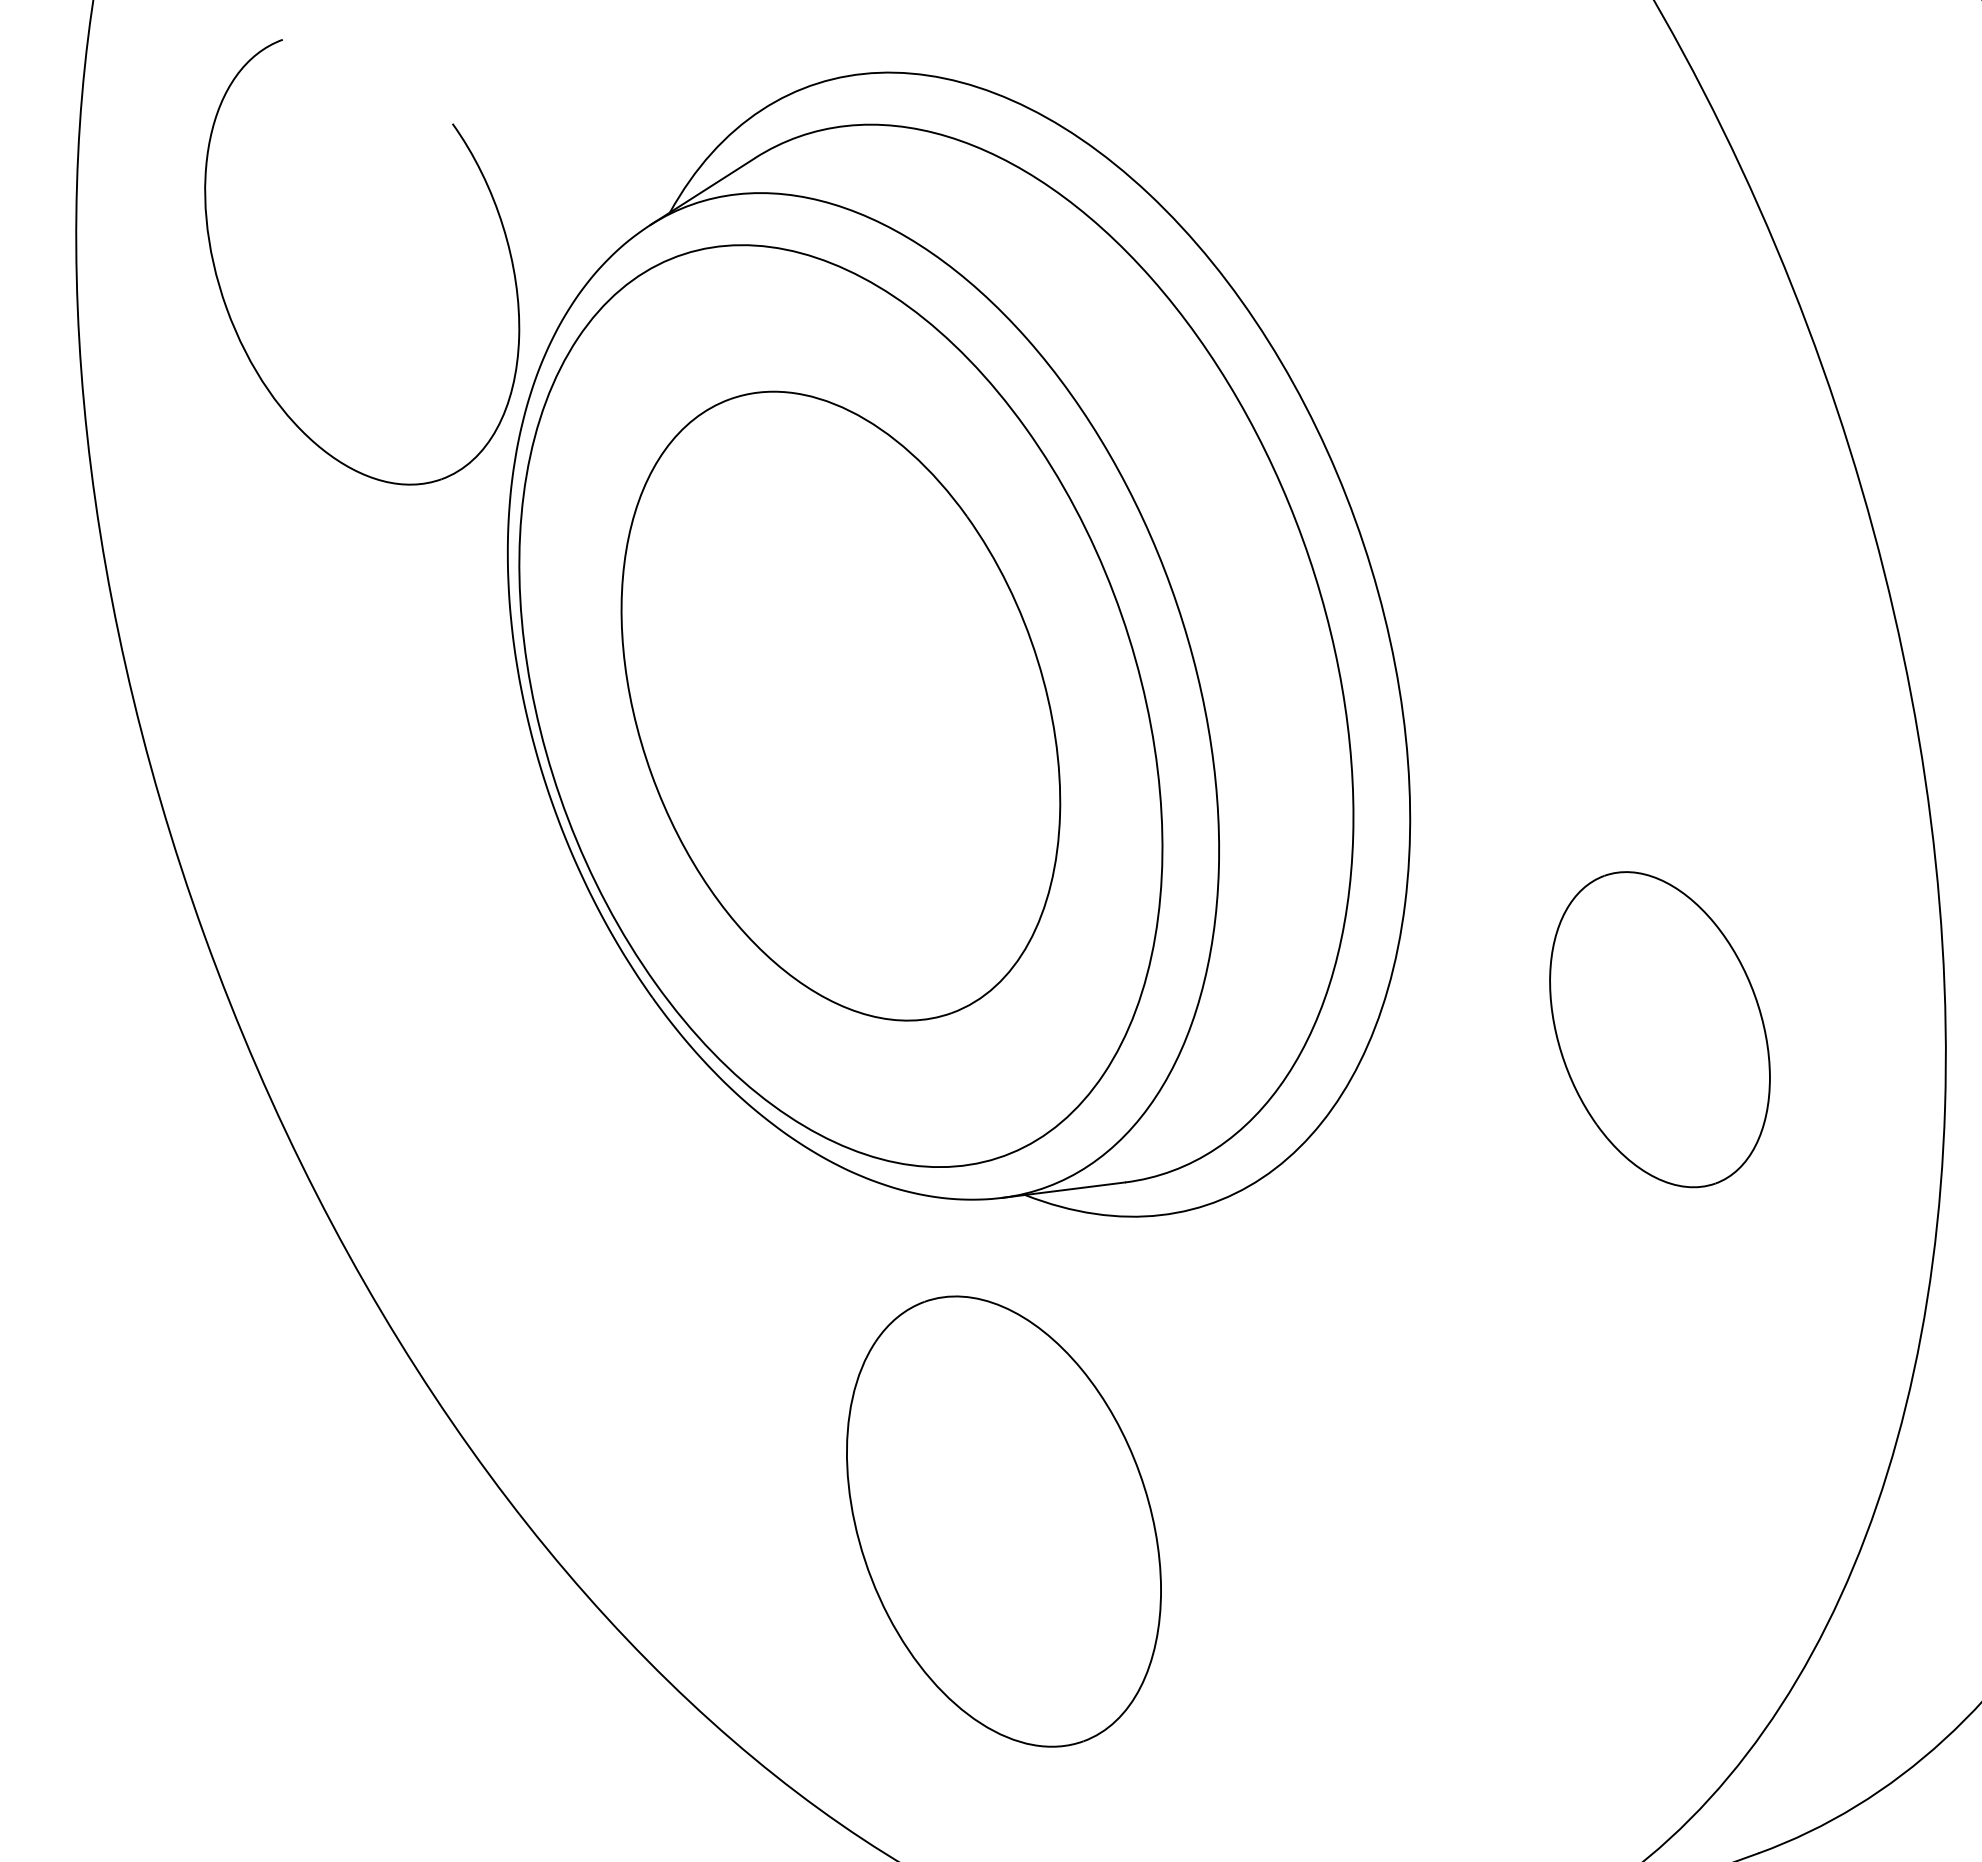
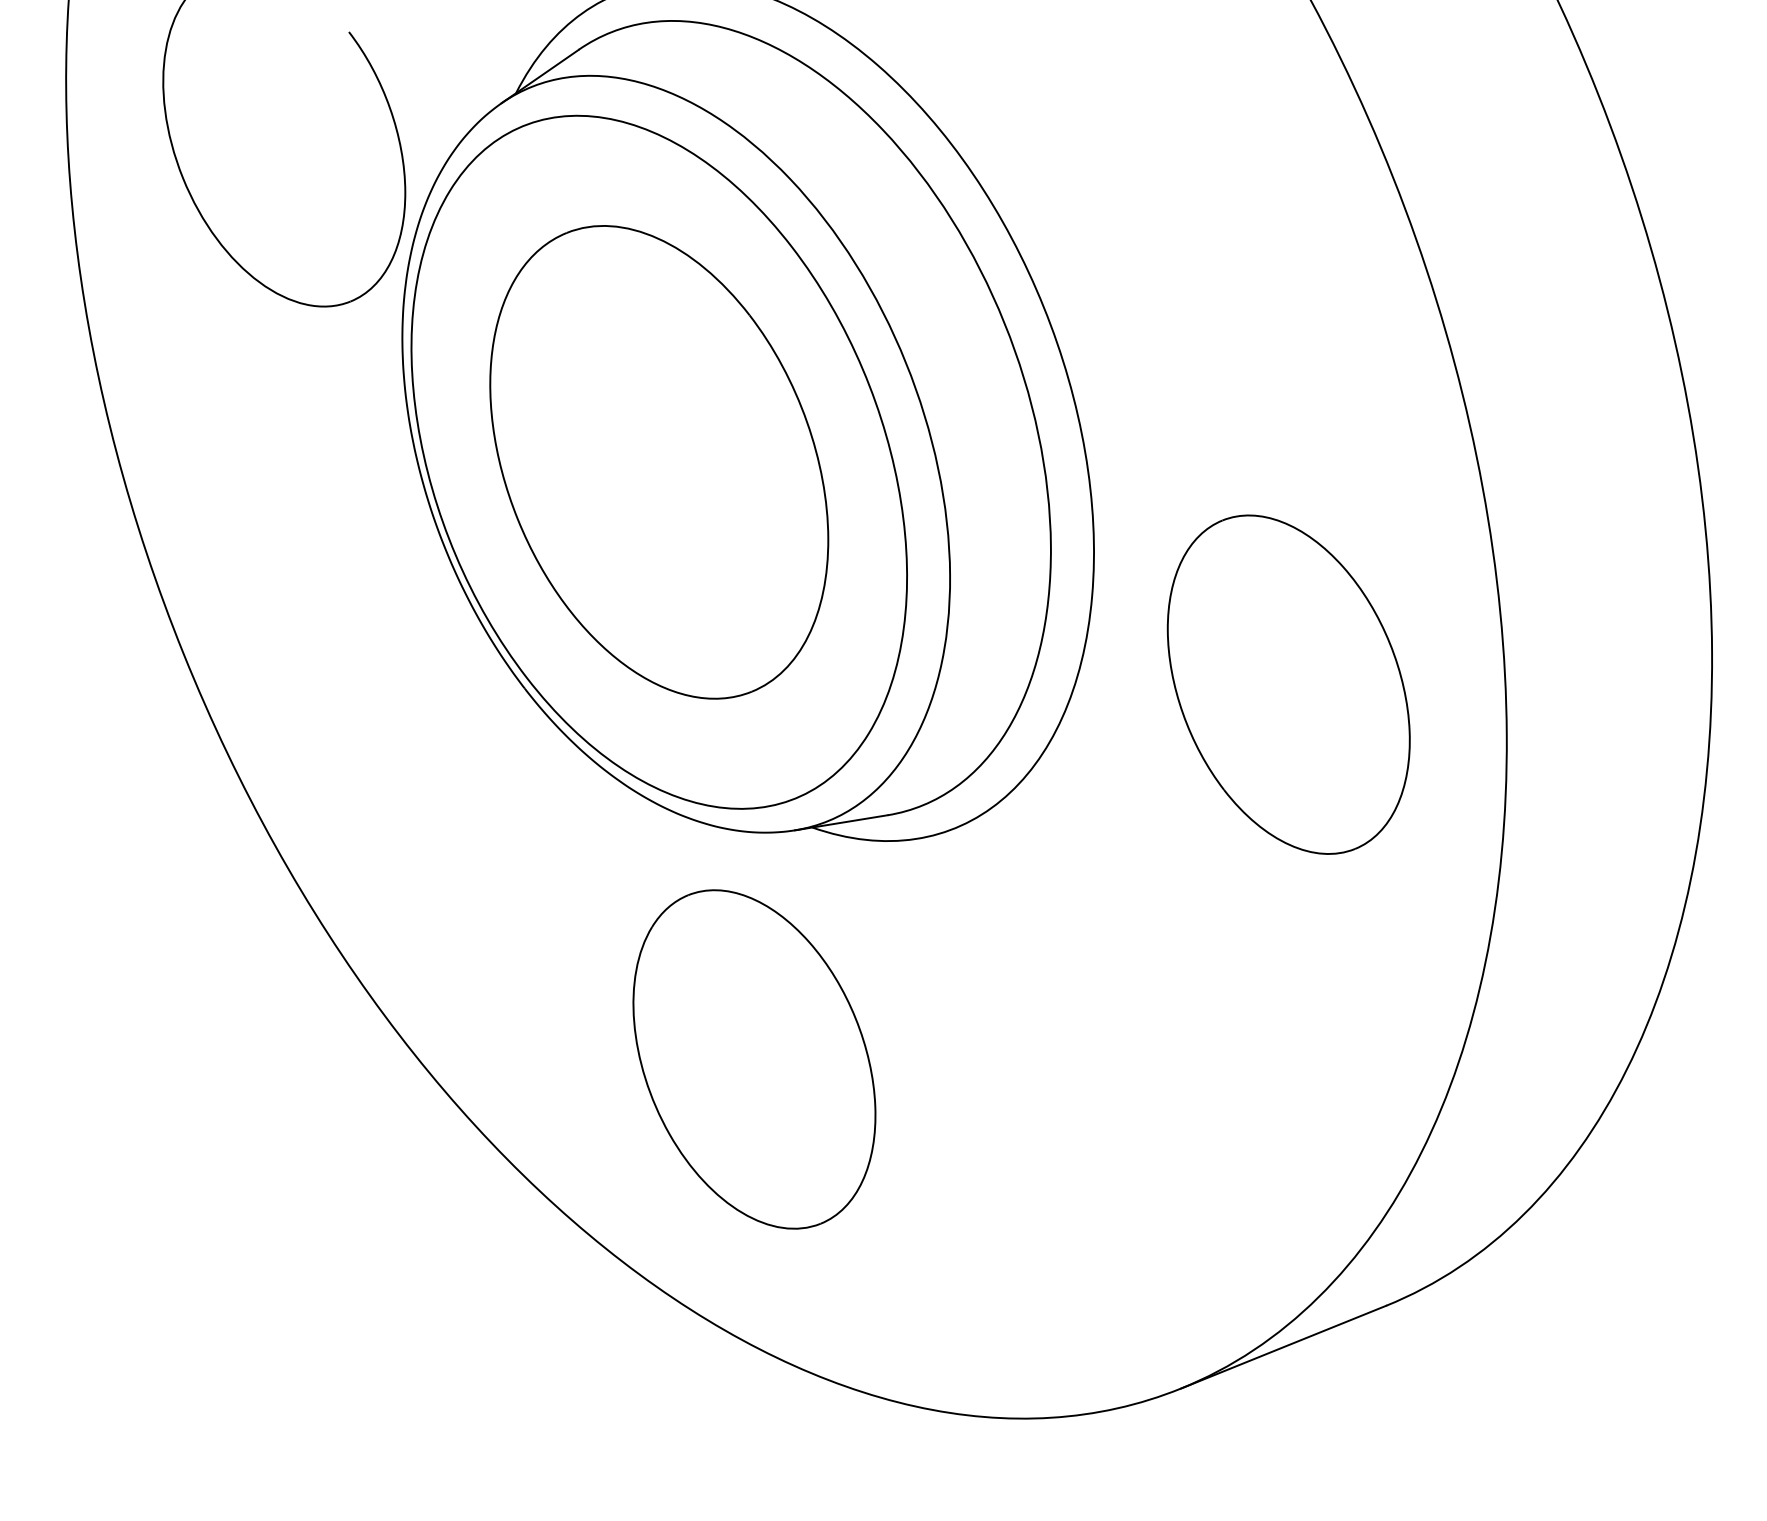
part: (1659, 1029) -> (1288, 684), size x1.43
part: (1004, 1521) -> (754, 1059), moved

